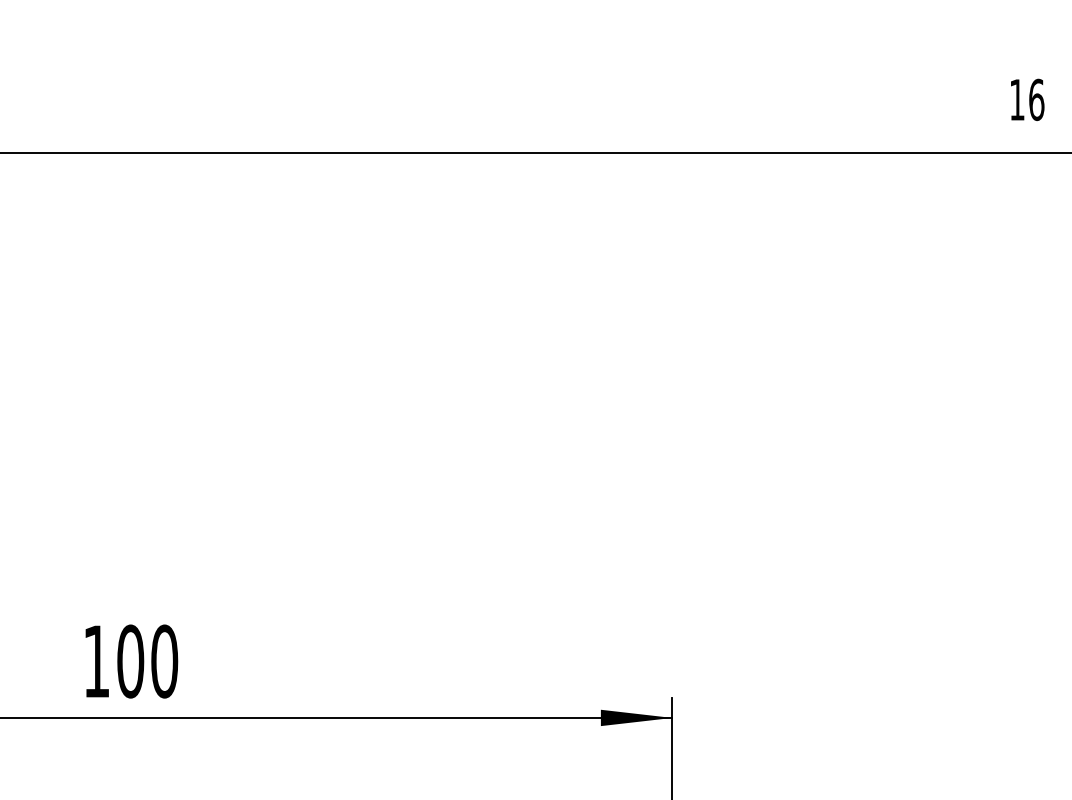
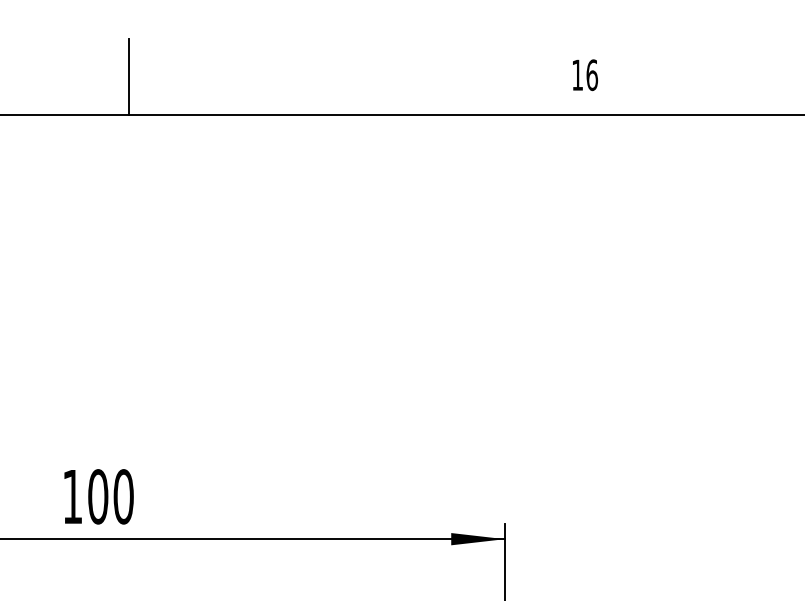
text: (1027, 99) -> (585, 74), moved
line: (171, 102) -> (128, 77), added

